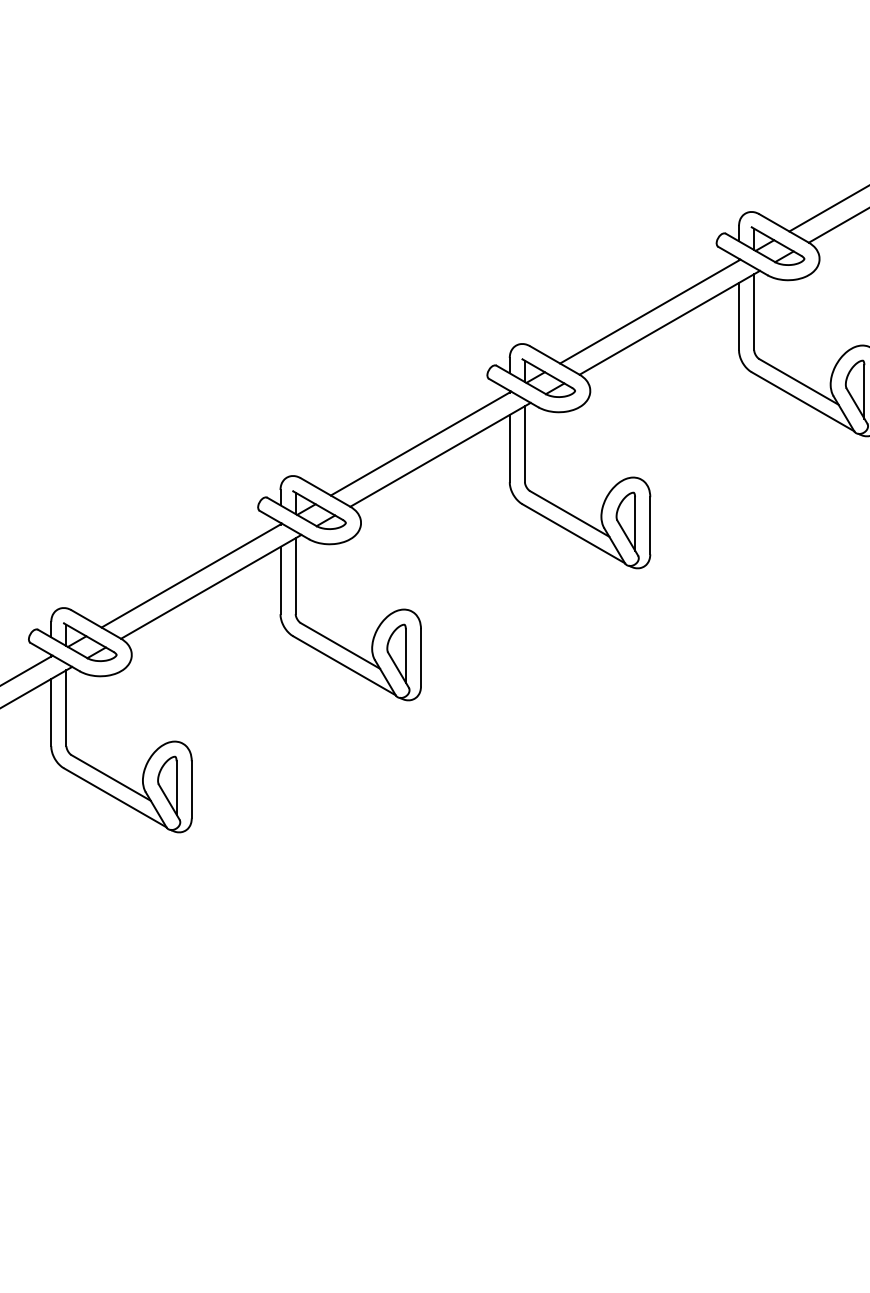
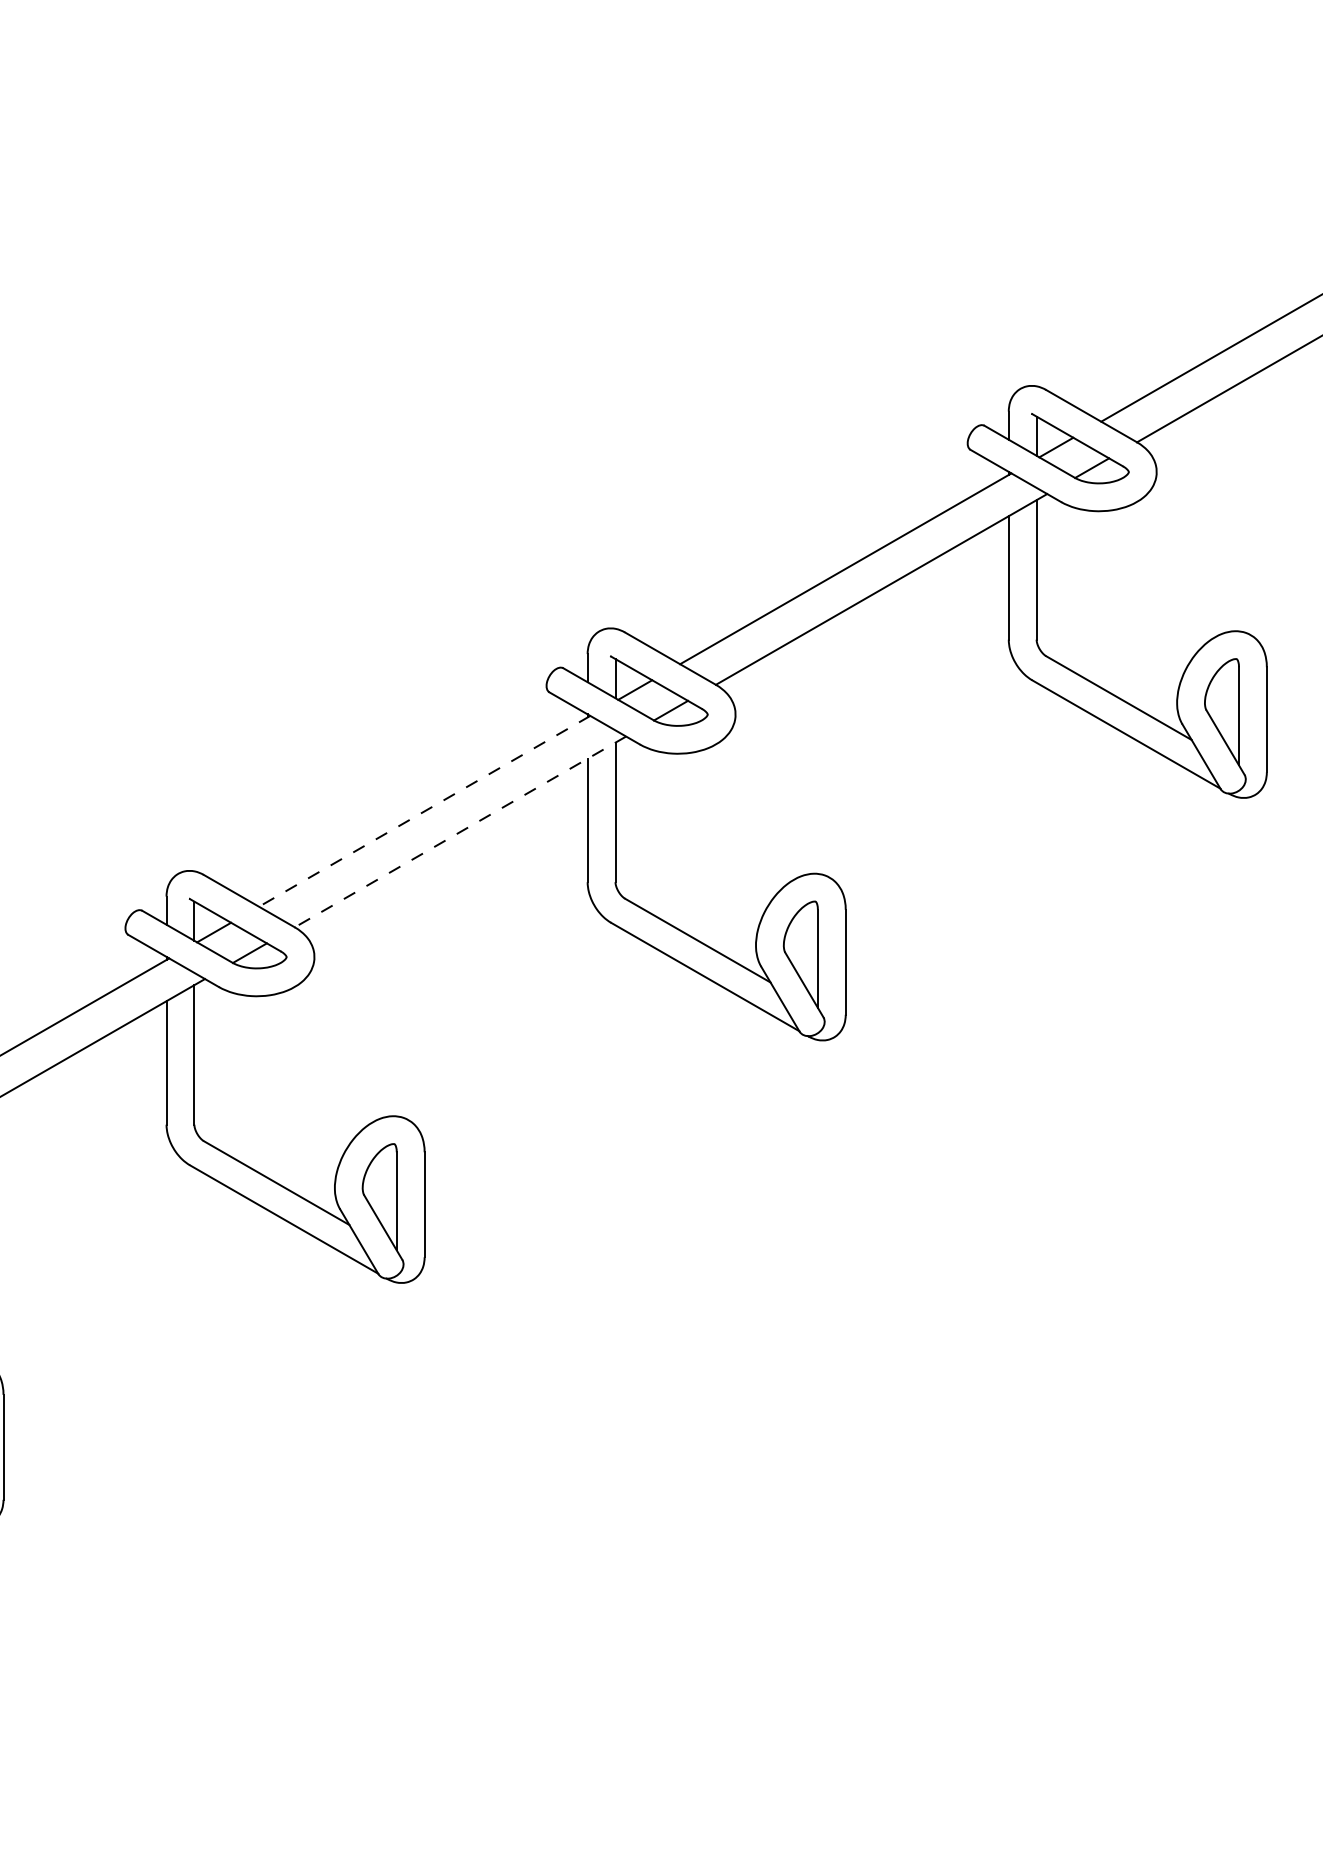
line: (420, 443) -> (423, 811), solid -> dashed
line: (440, 455) -> (460, 833), solid -> dashed

